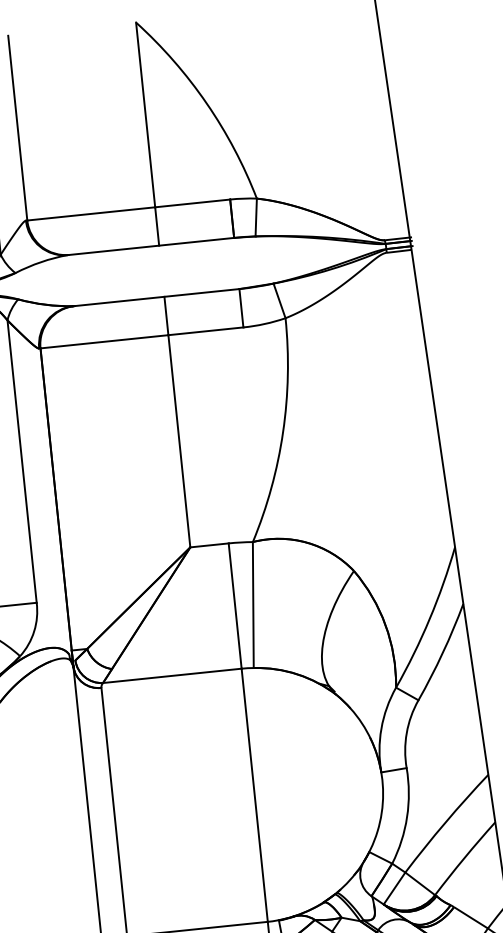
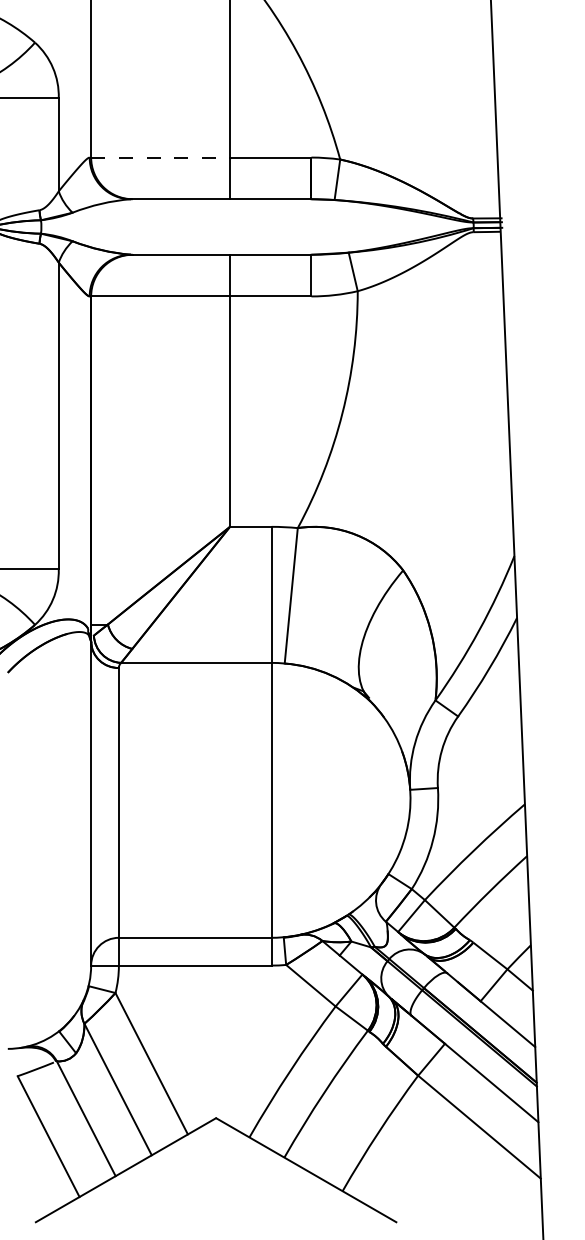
line: (92, 213) -> (161, 157), solid -> dashed

